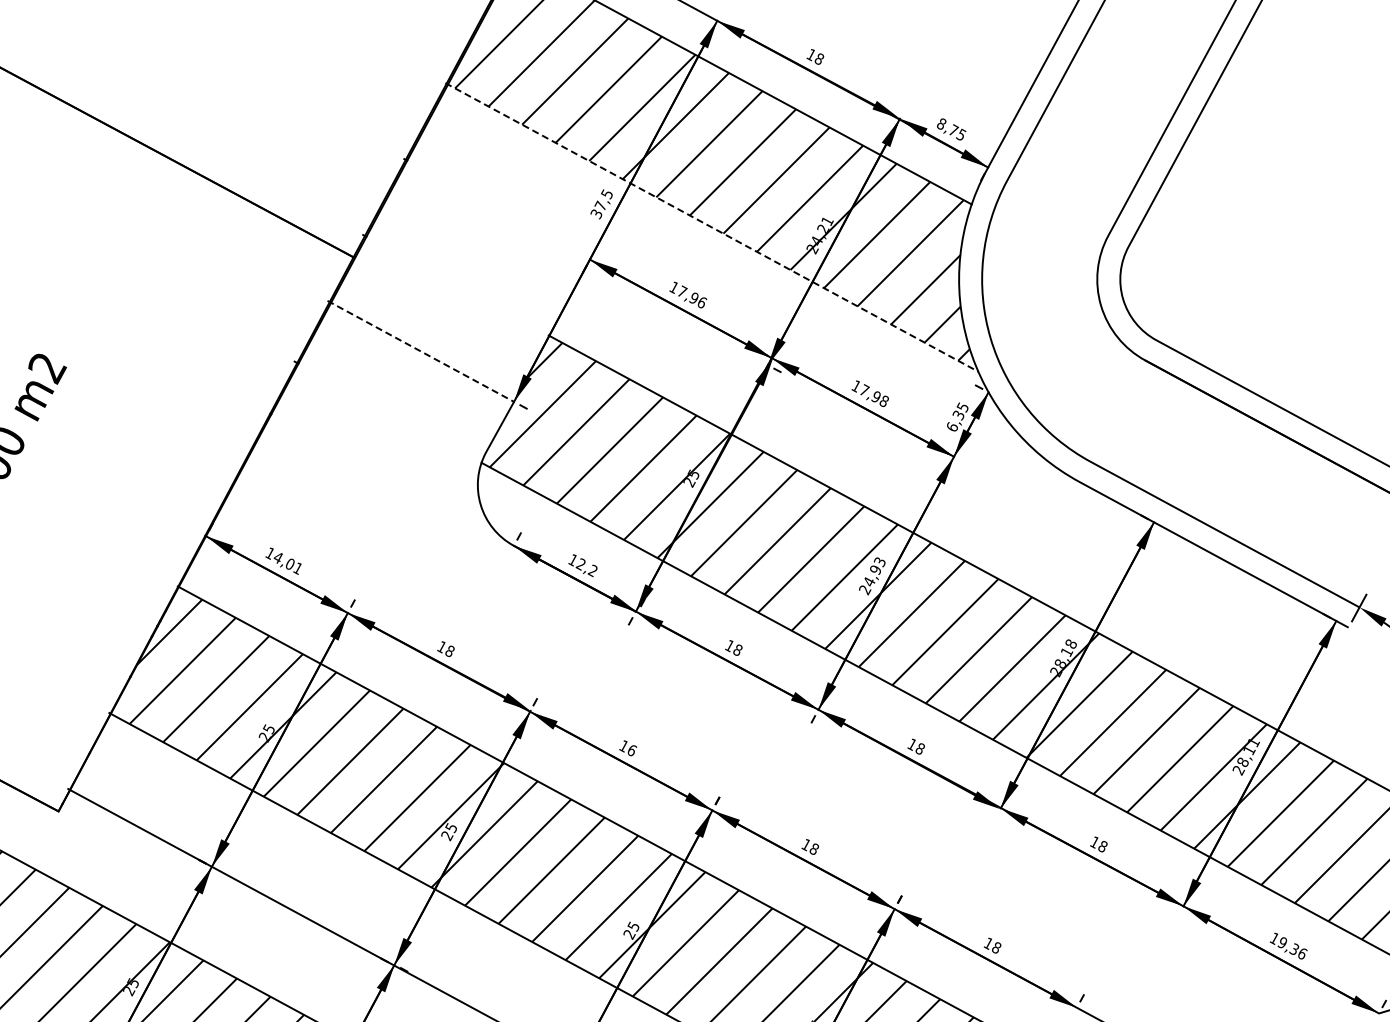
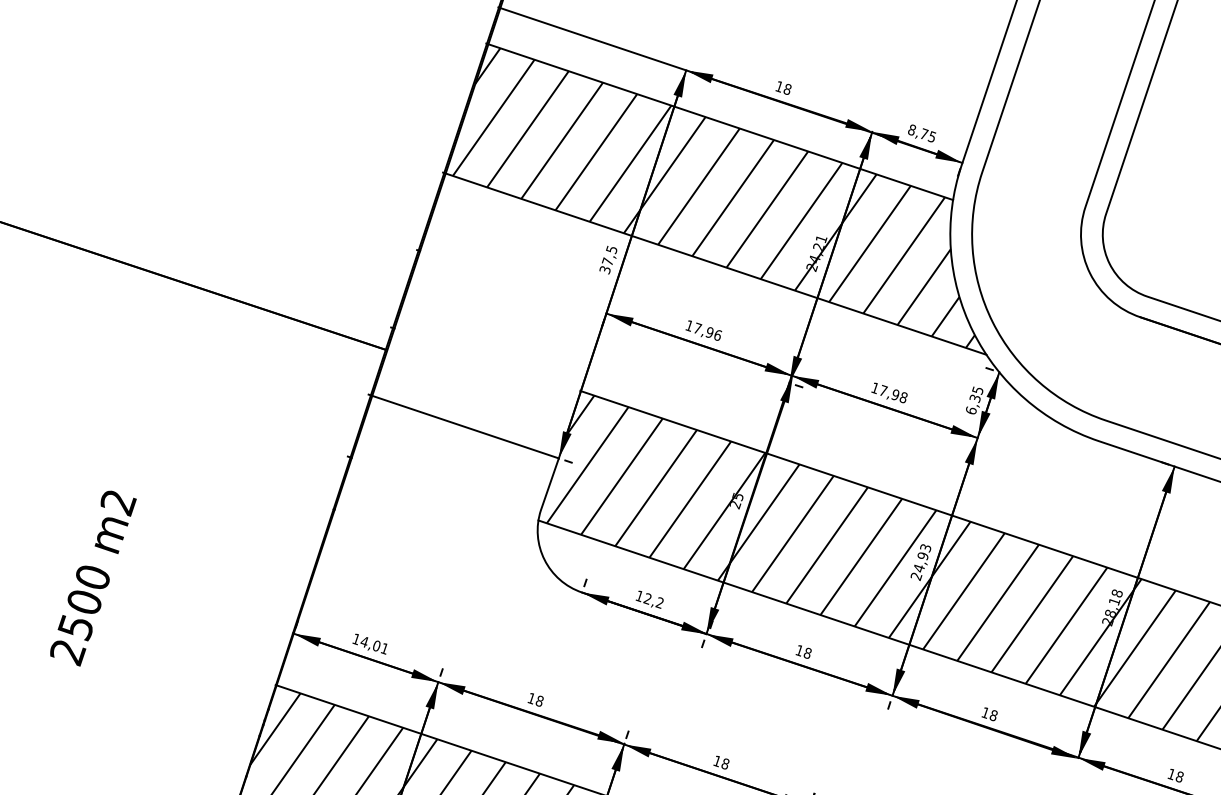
line: (712, 227) -> (715, 263), dashed -> solid
line: (421, 351) -> (464, 426), dashed -> solid
text: (632, 749) -> (725, 763), 16 -> 18

